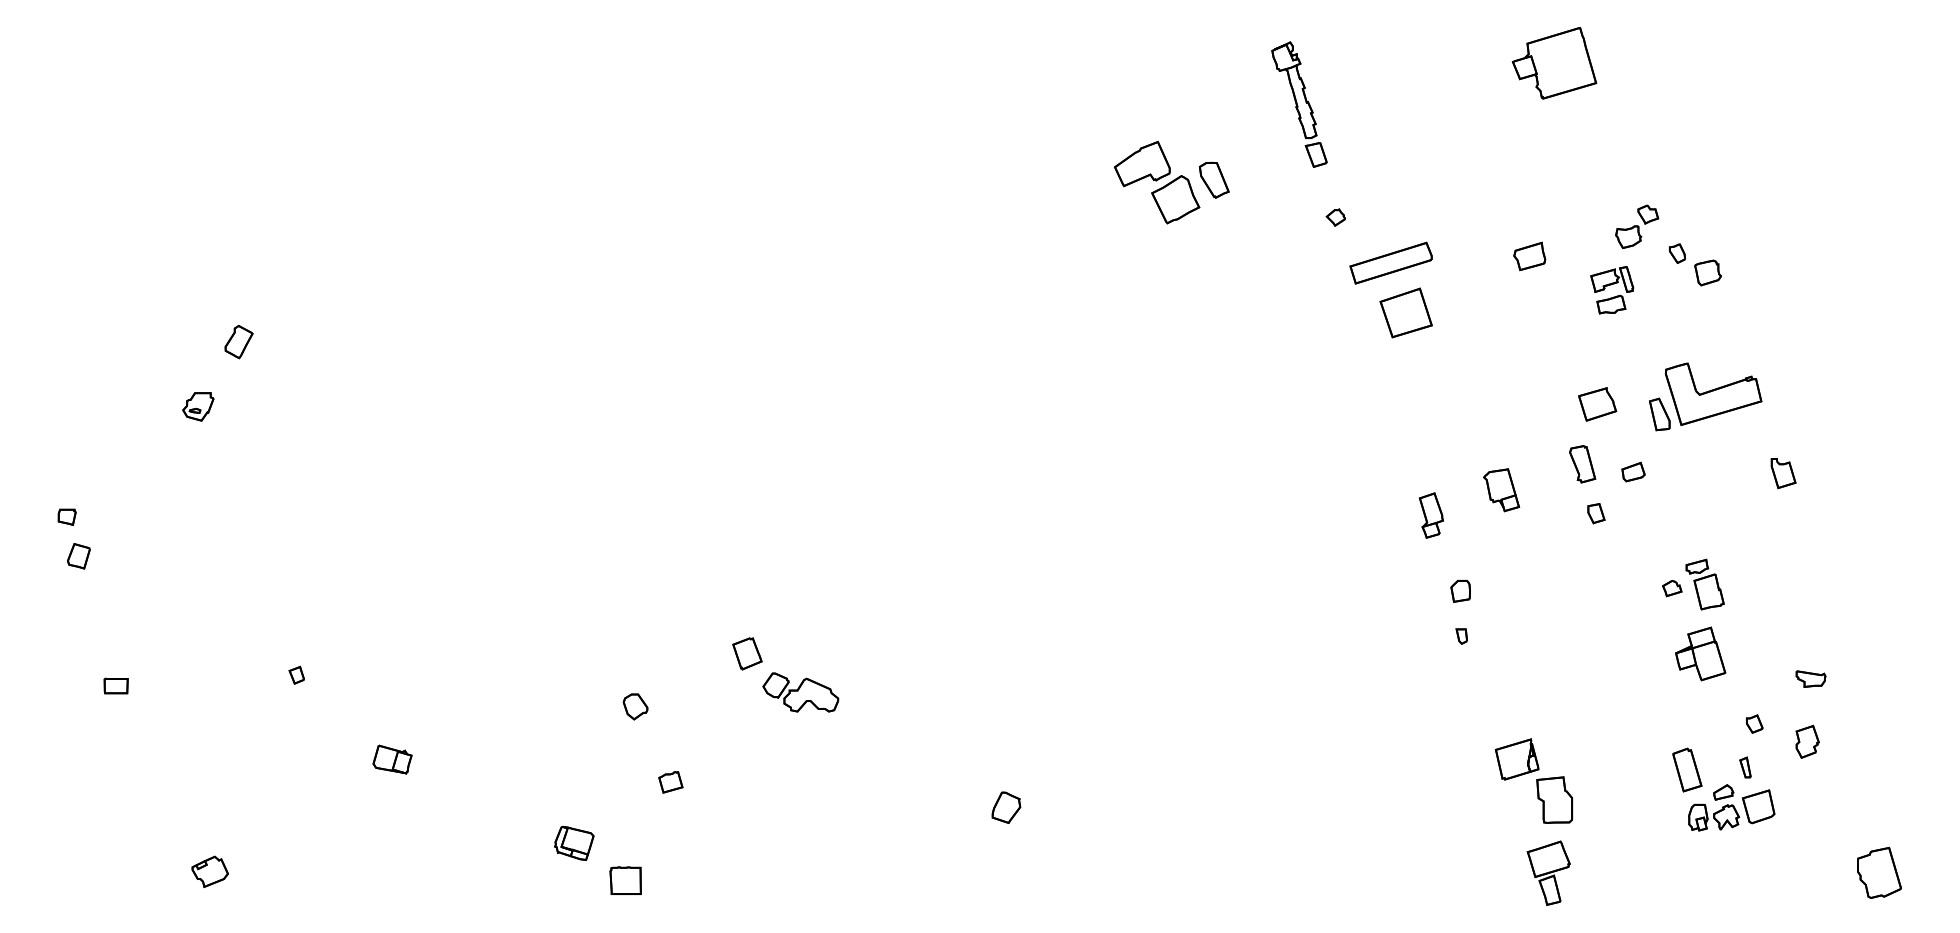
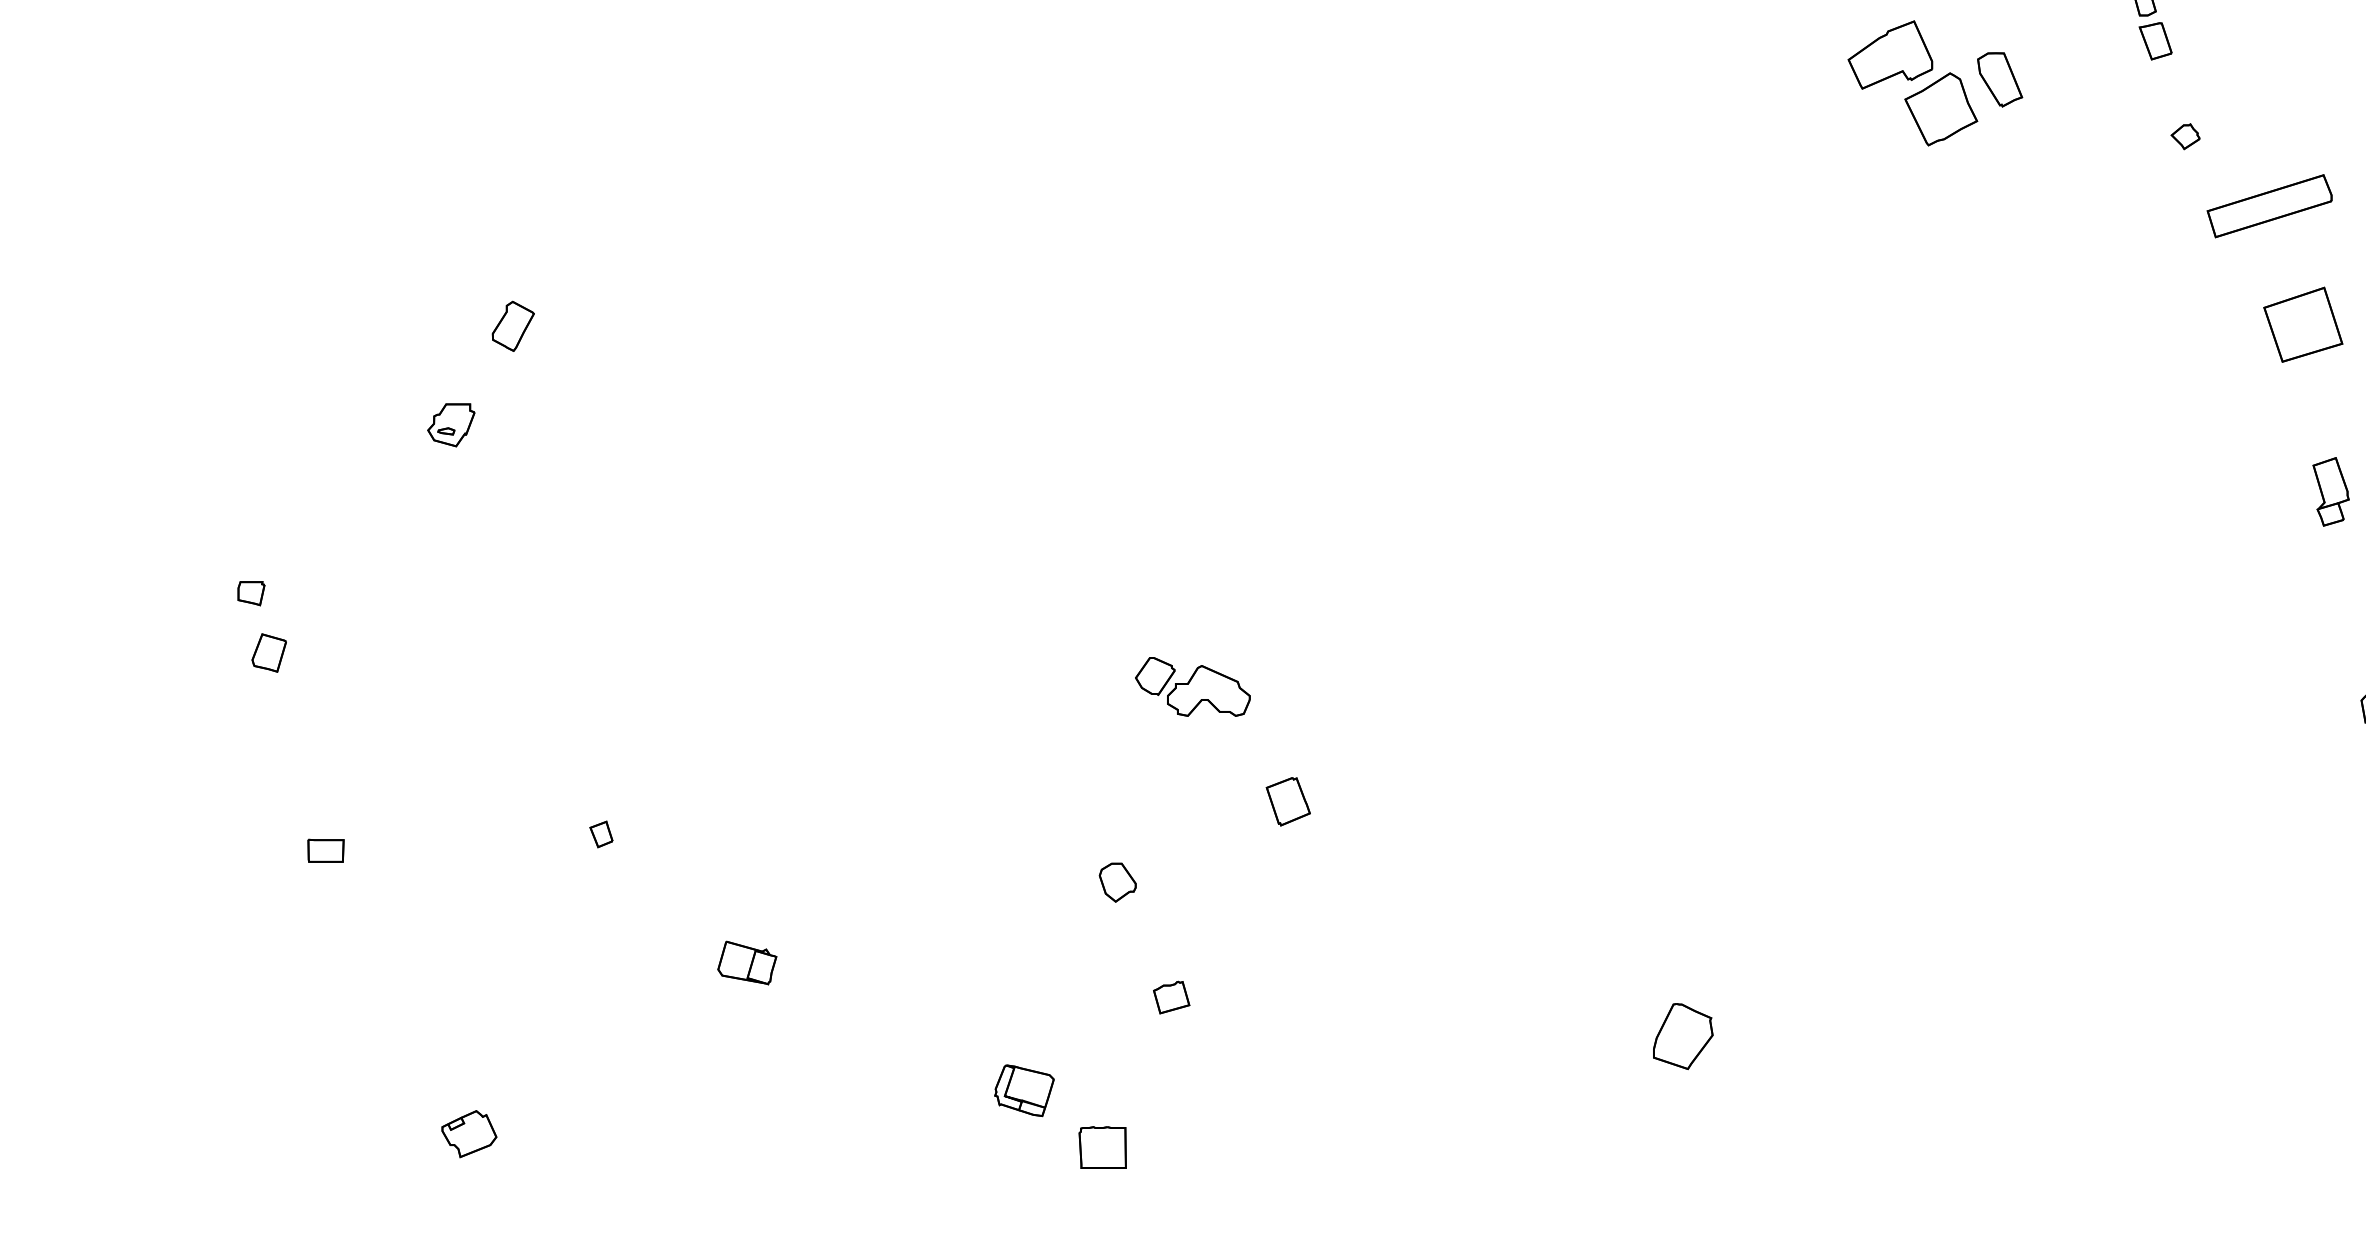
part: (1405, 312) -> (2302, 324), moved
part: (1431, 515) -> (2331, 491), moved
part: (800, 692) -> (1192, 686), moved
part: (1006, 807) -> (1683, 1036), size x1.4

